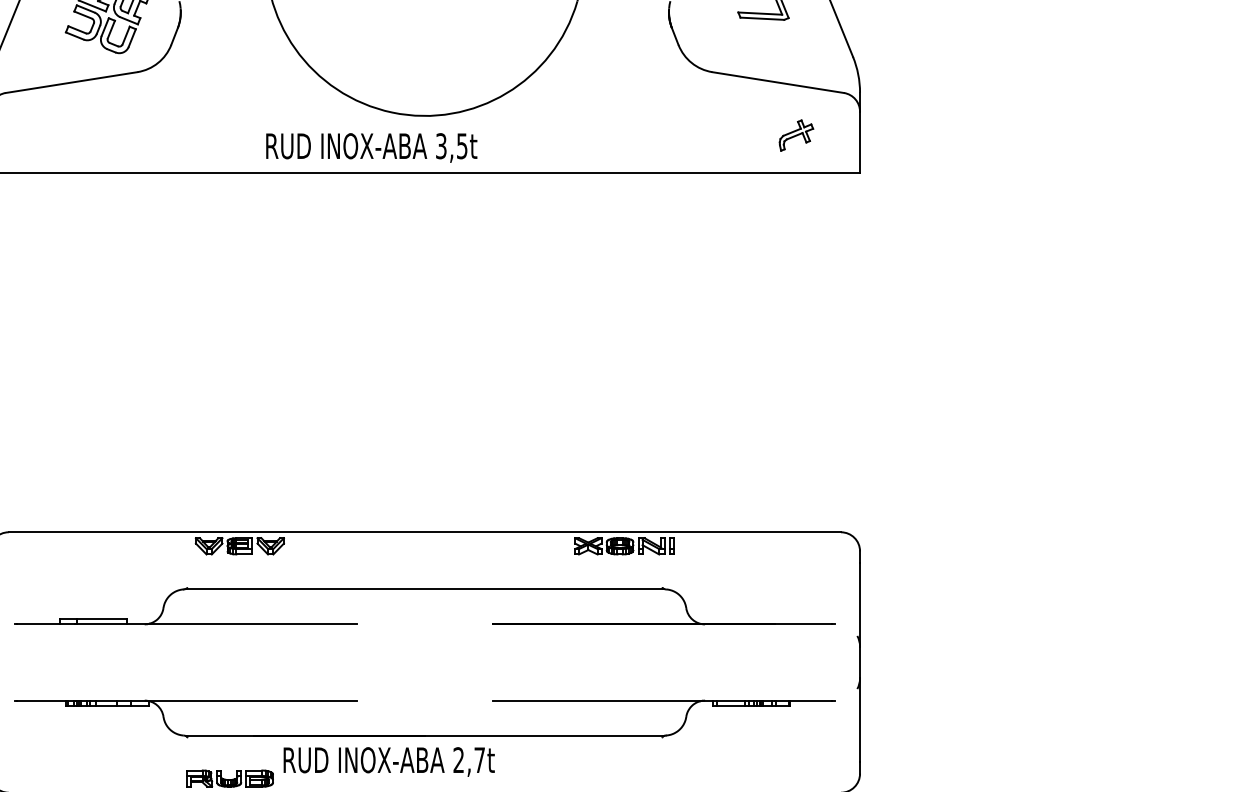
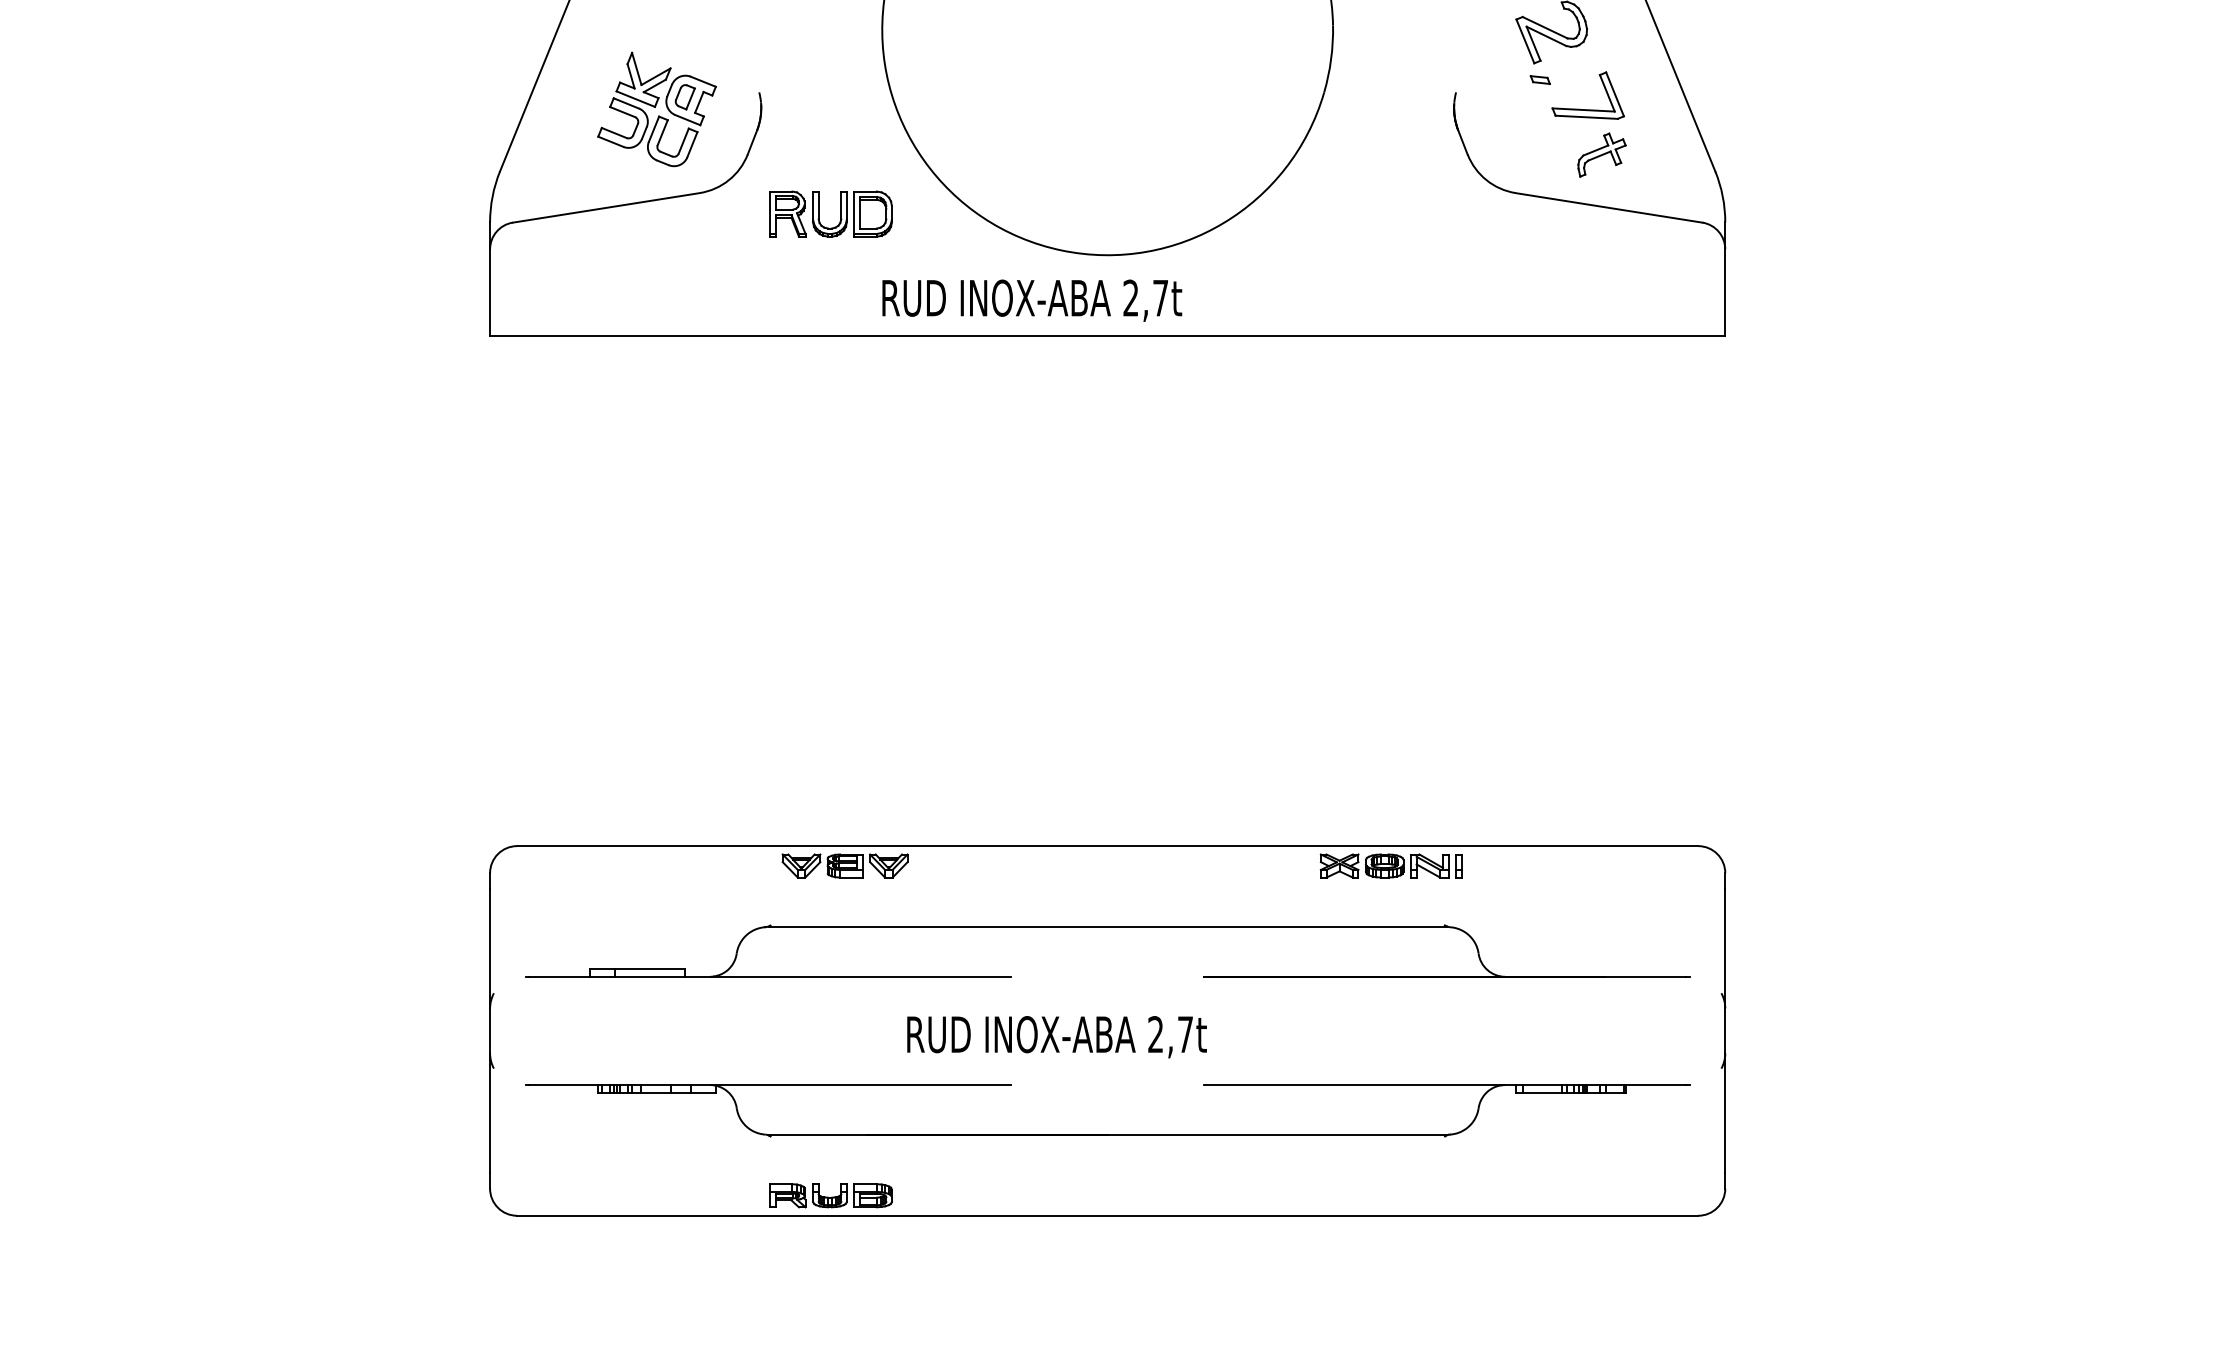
part: (236, 86) -> (840, 213), added
part: (796, 135) -> (1601, 154), moved
text: (451, 145) -> (1145, 297), 3,5t -> 2,7t
text: (388, 762) -> (1056, 1037), moved

